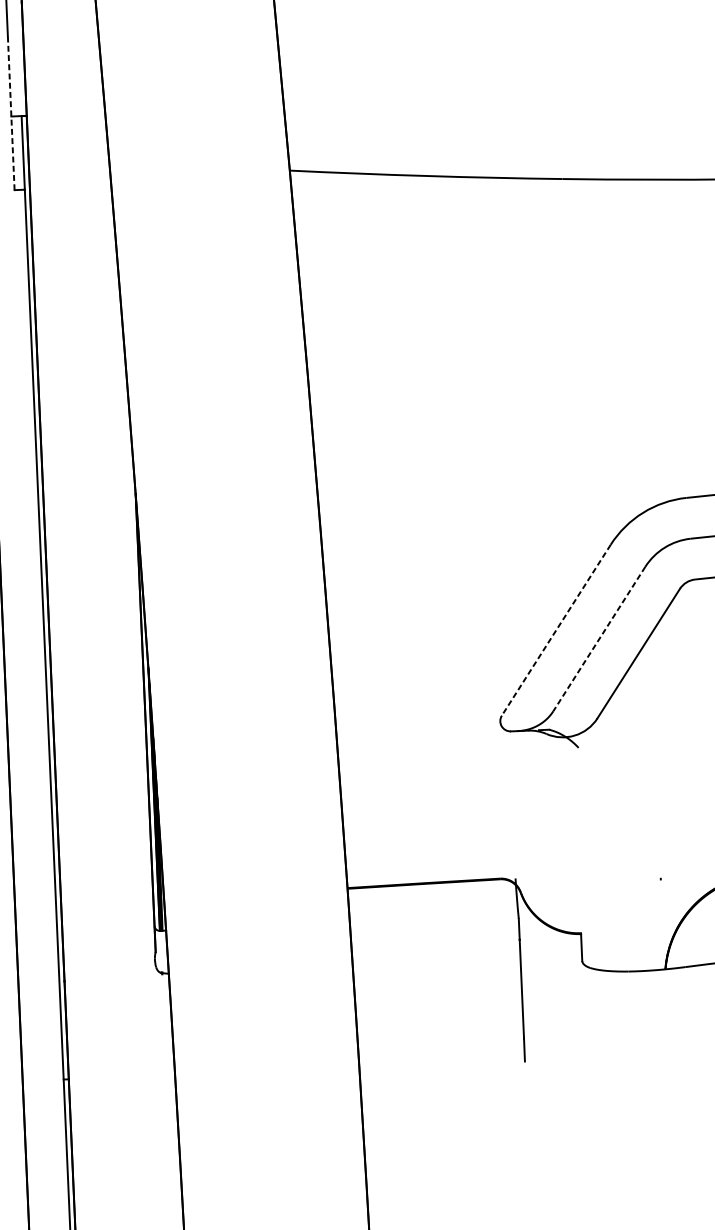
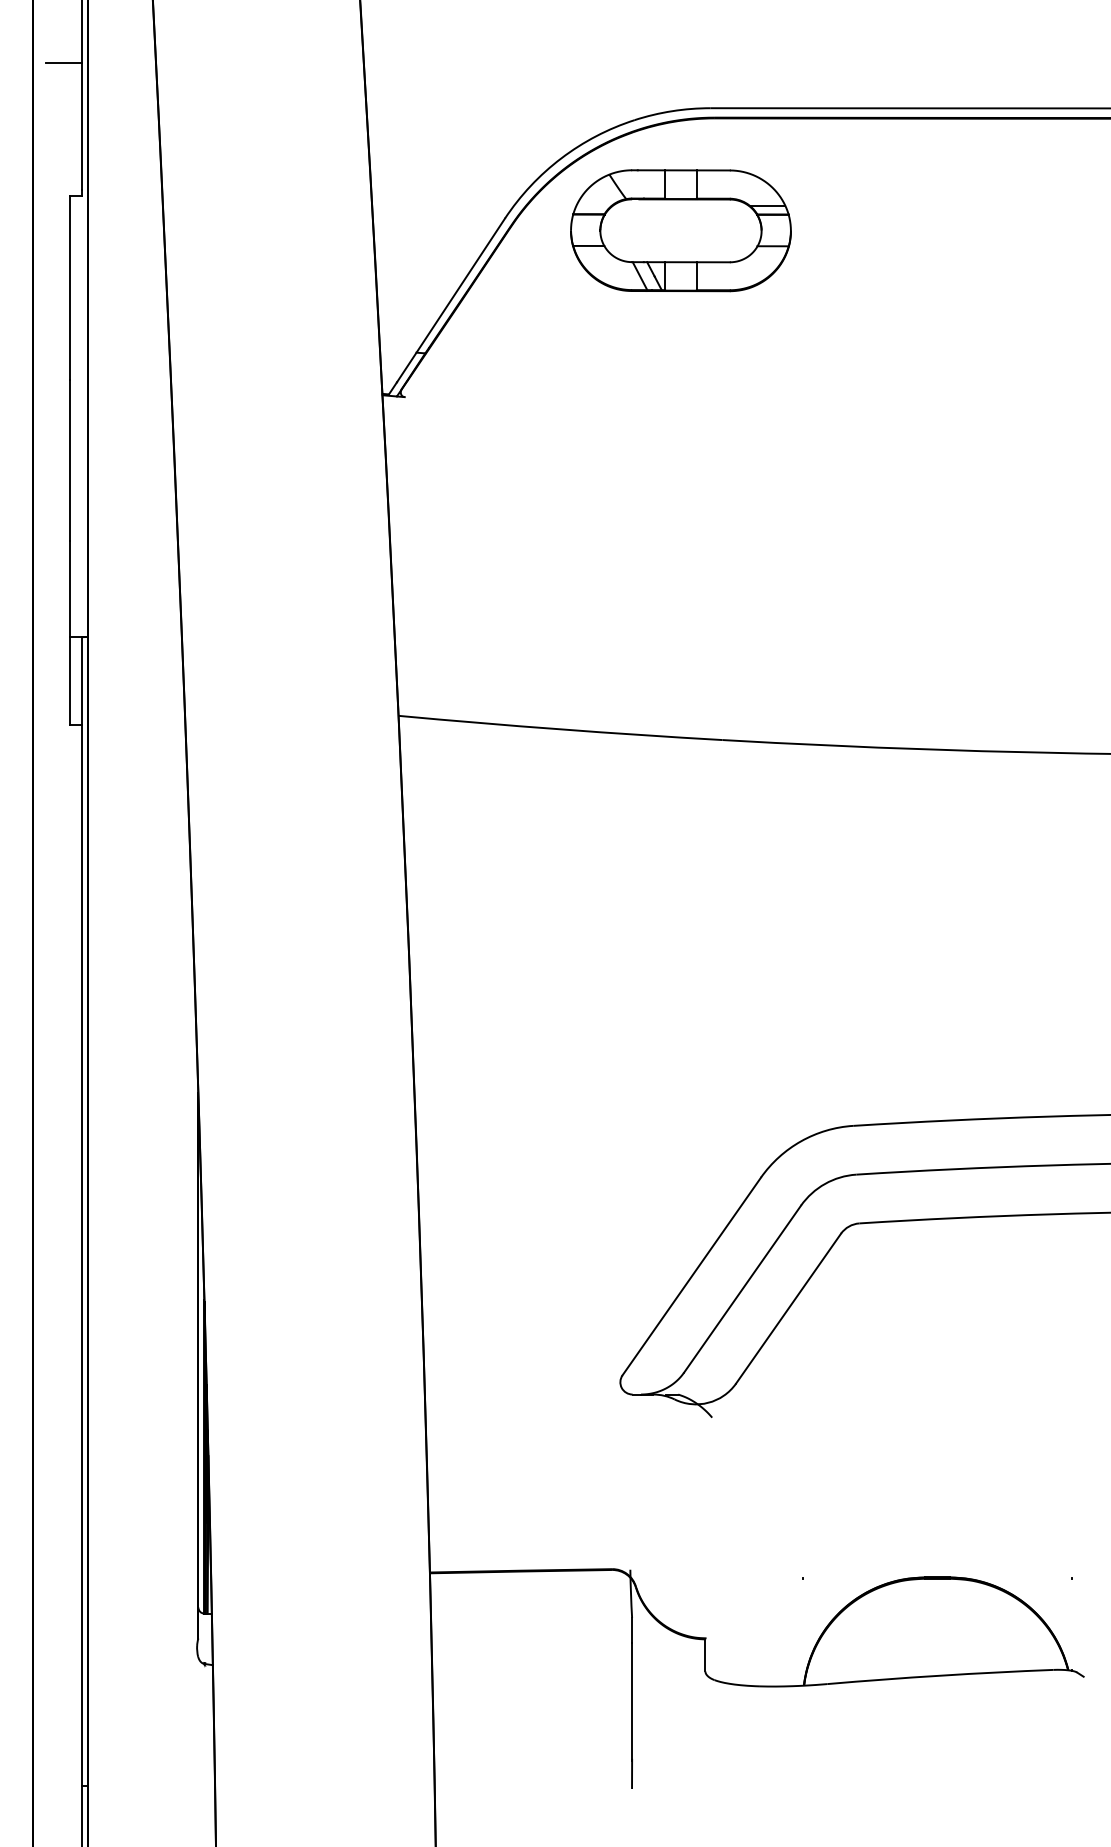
line: (11, 112) -> (70, 632), dashed -> solid
line: (556, 630) -> (691, 1276), dashed -> solid
line: (599, 639) -> (742, 1289), dashed -> solid

